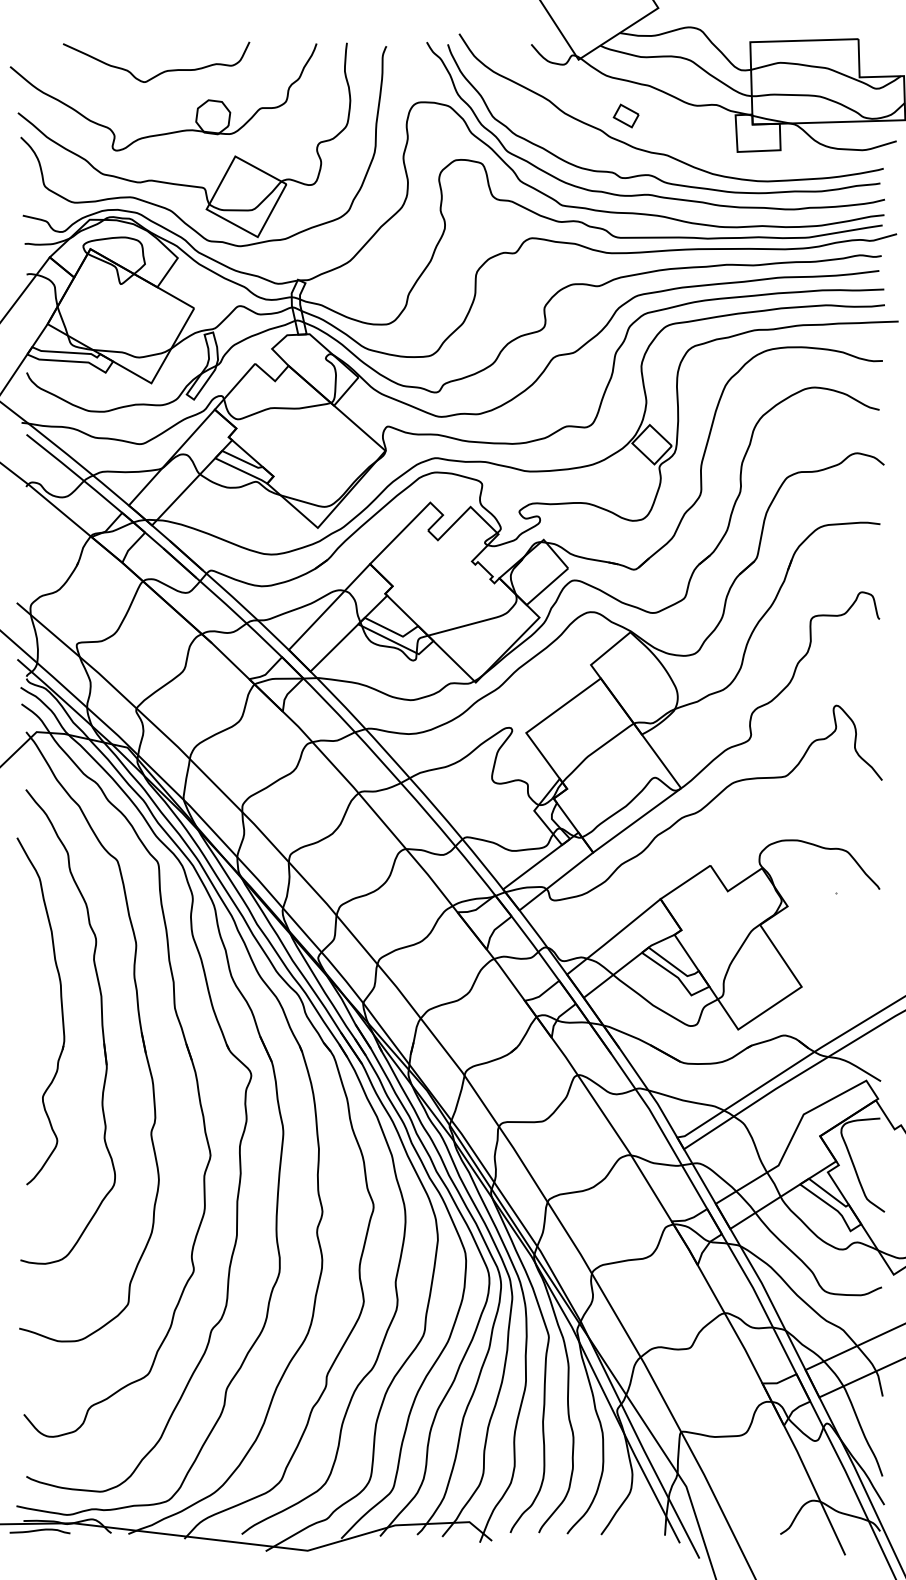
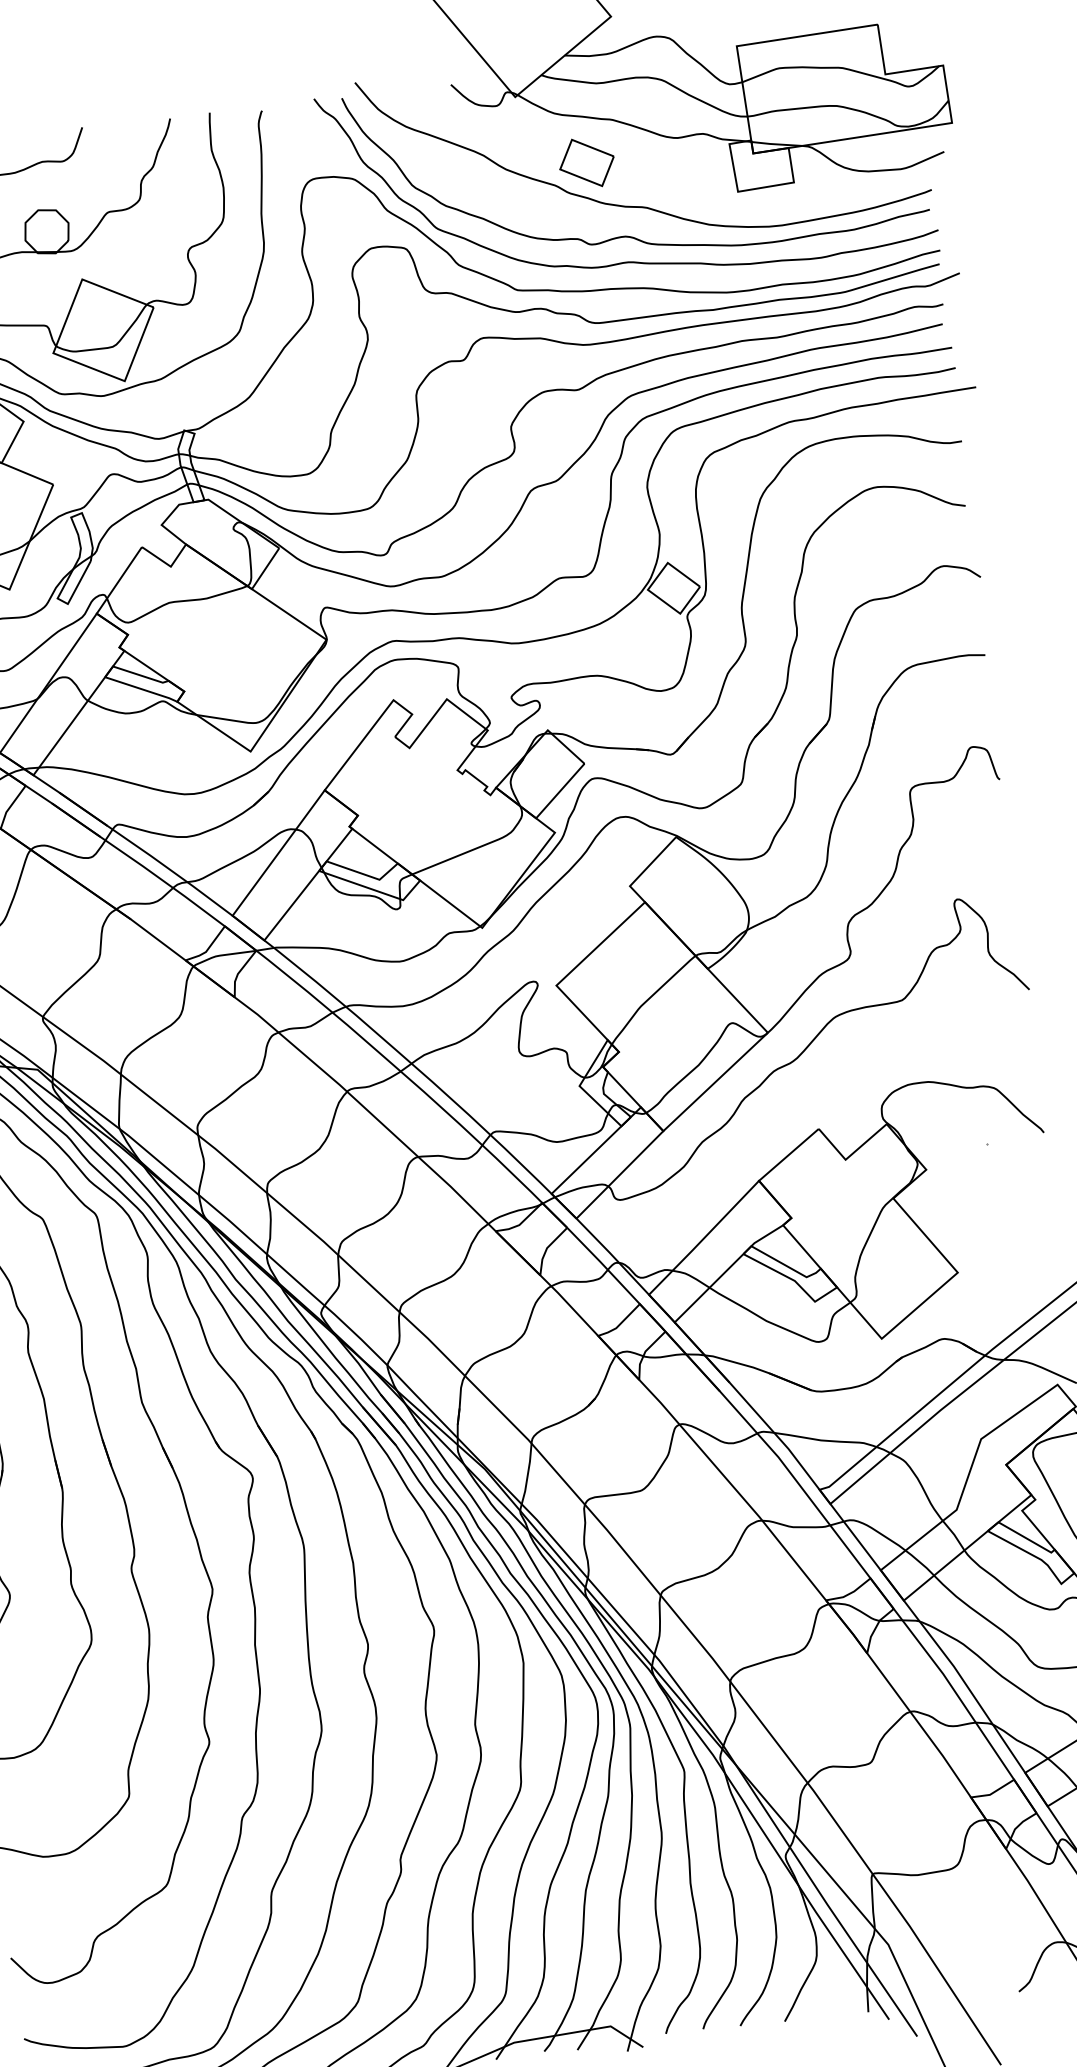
part: (625, 115) -> (585, 162), size x1.67

